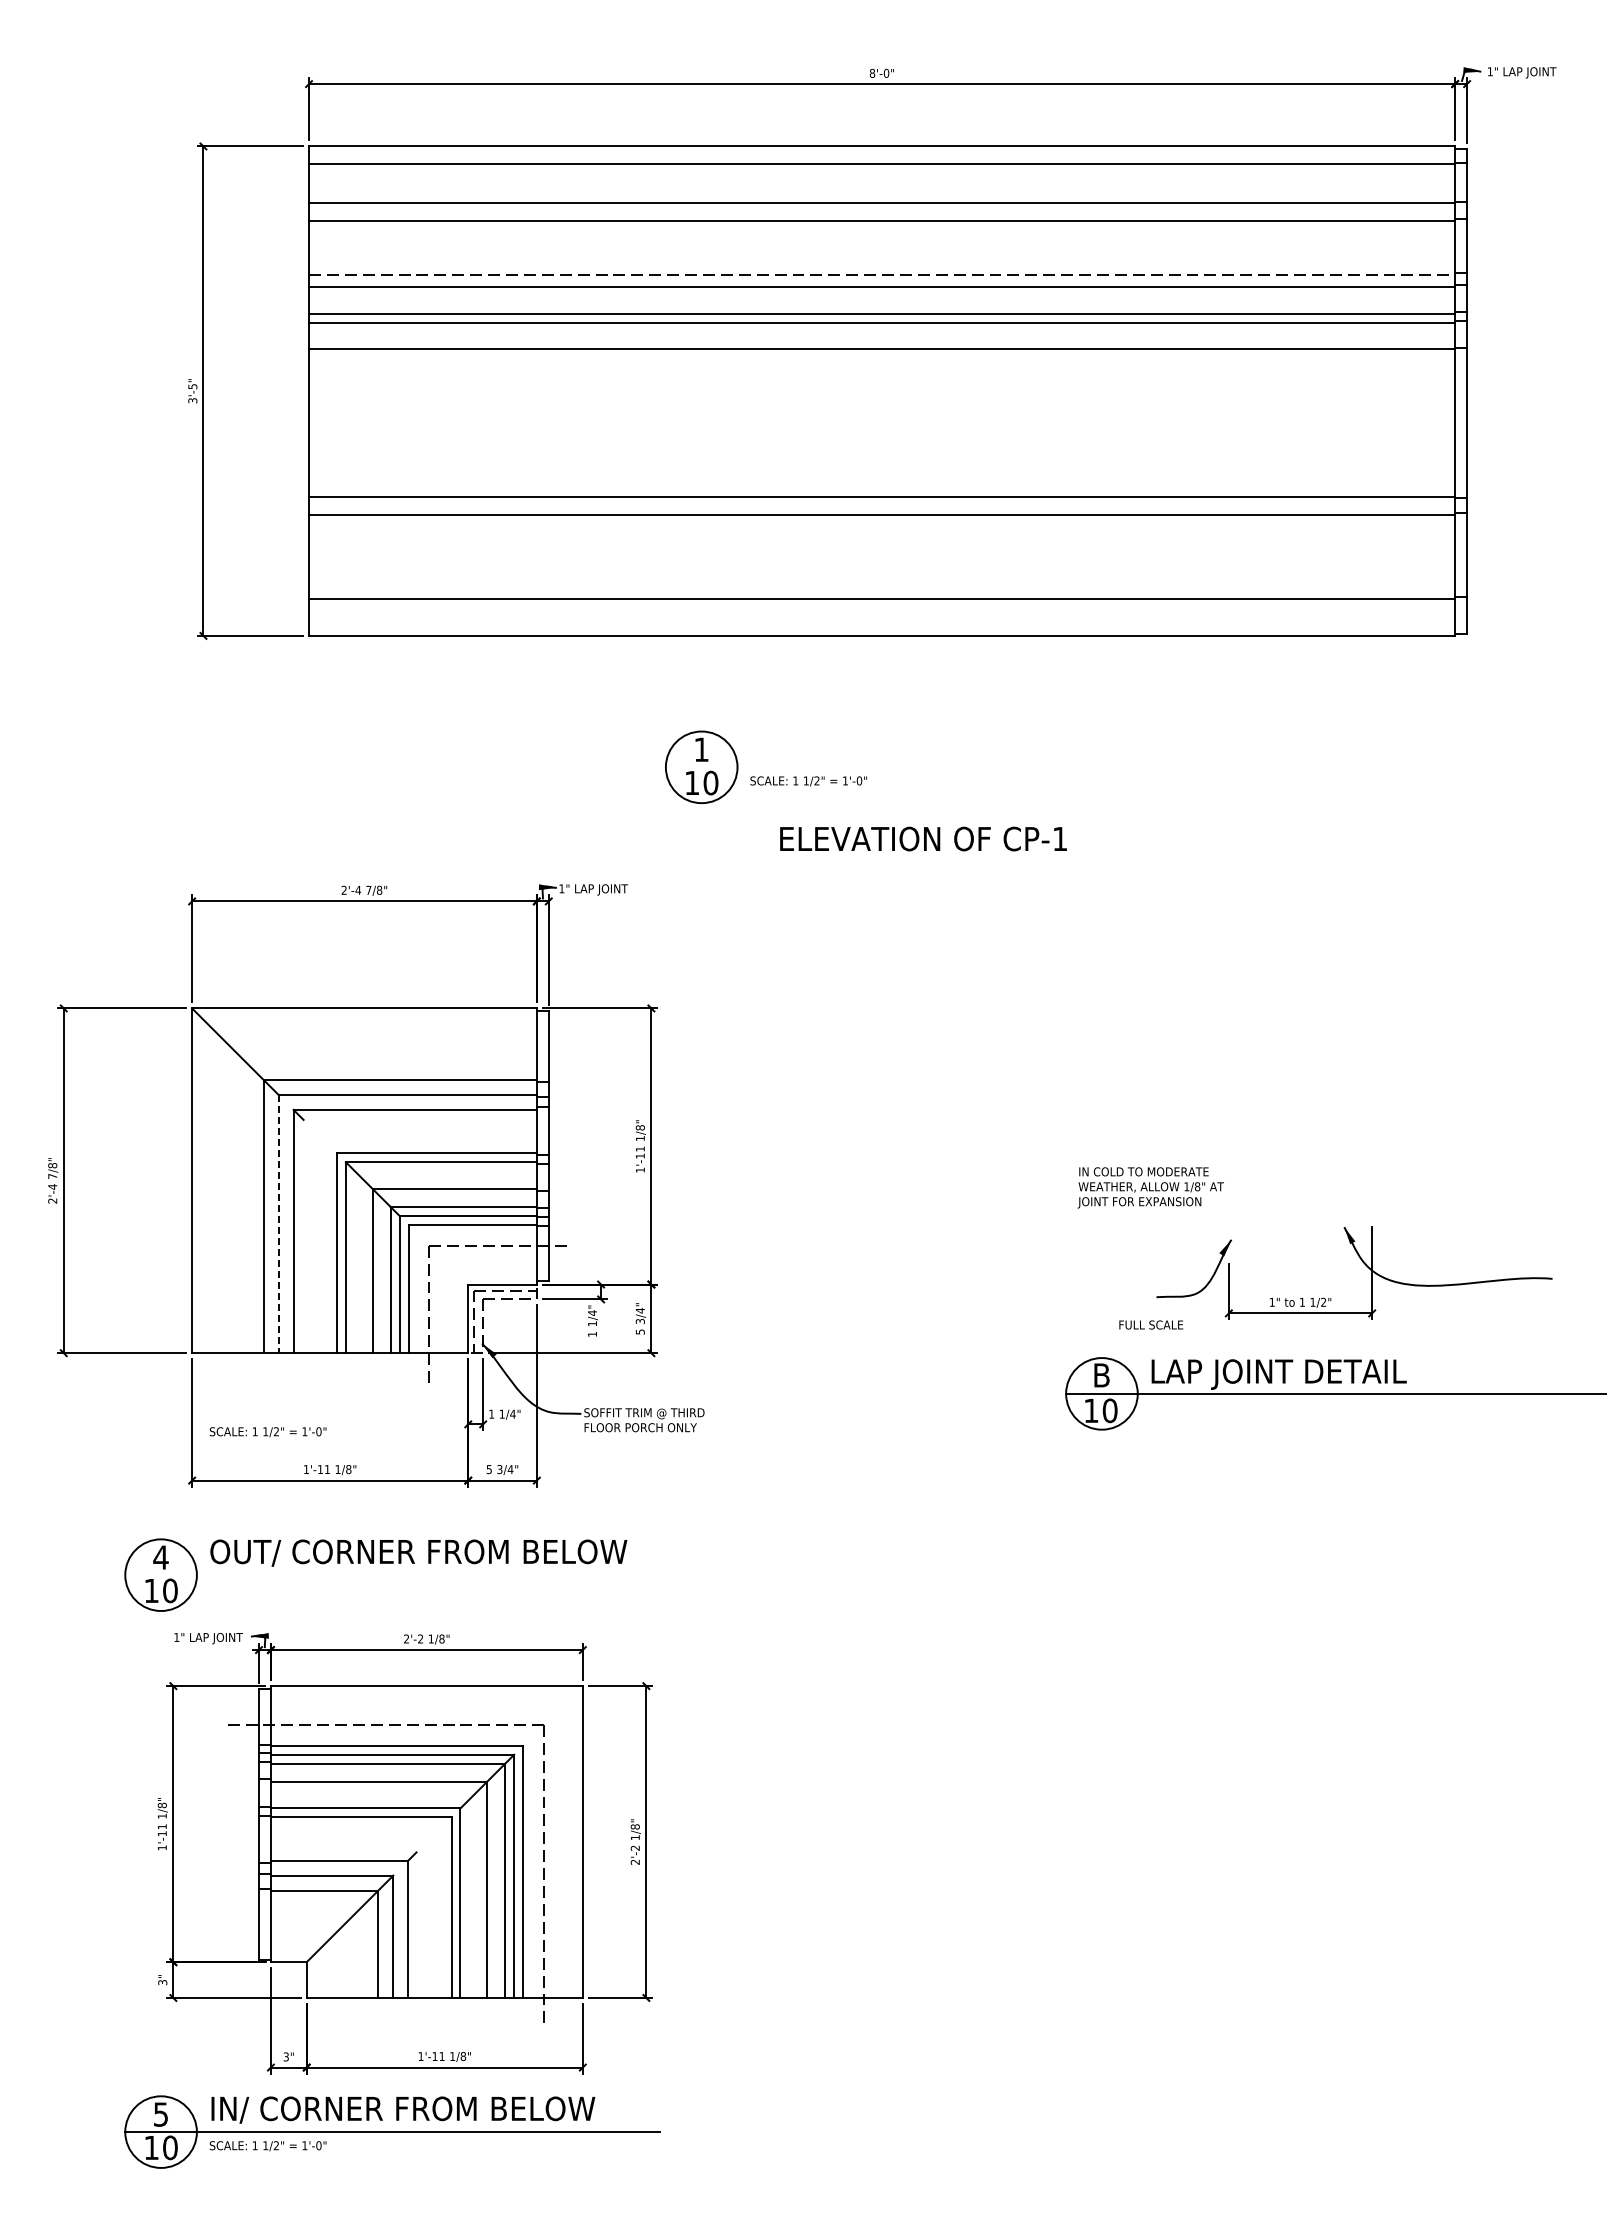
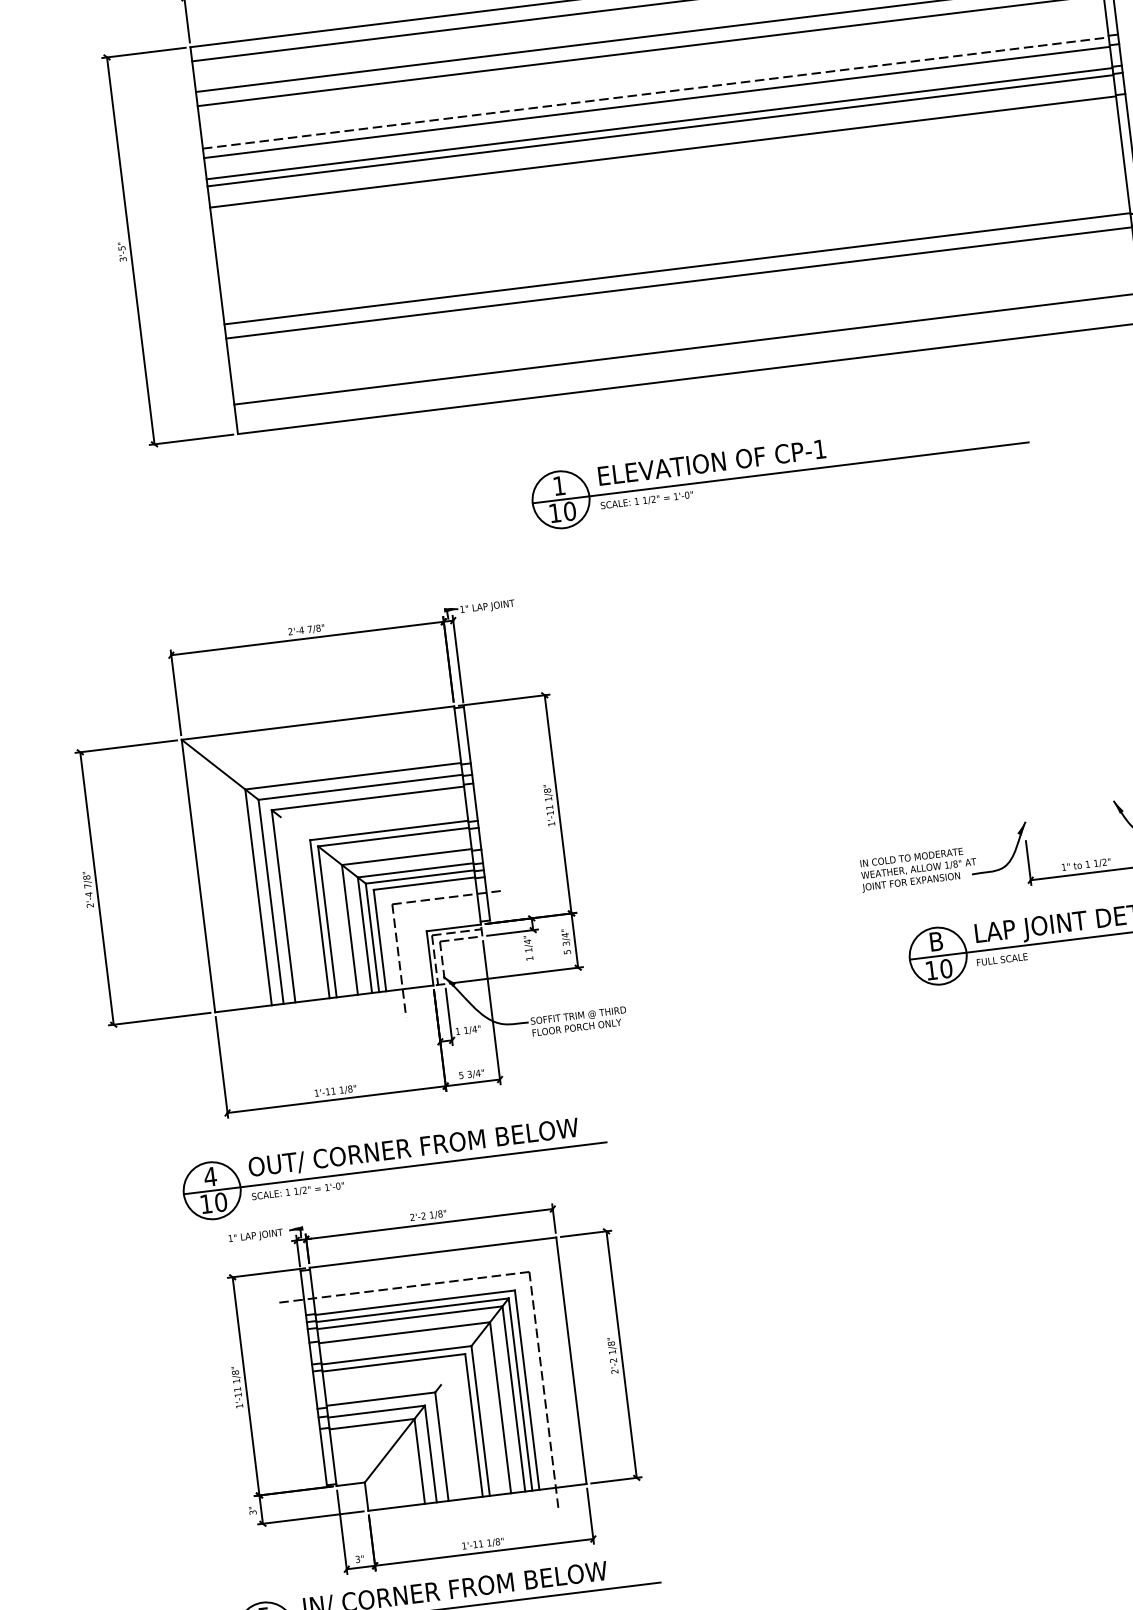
line: (979, 767) -> (780, 472), added
text: (923, 838) -> (711, 462), moved
text: (1150, 1187) -> (918, 869), moved
line: (278, 1224) -> (270, 902), dashed -> solid
text: (1151, 1324) -> (1002, 959), moved
text: (267, 1432) -> (297, 1191), moved
line: (392, 1575) -> (395, 1168), added

